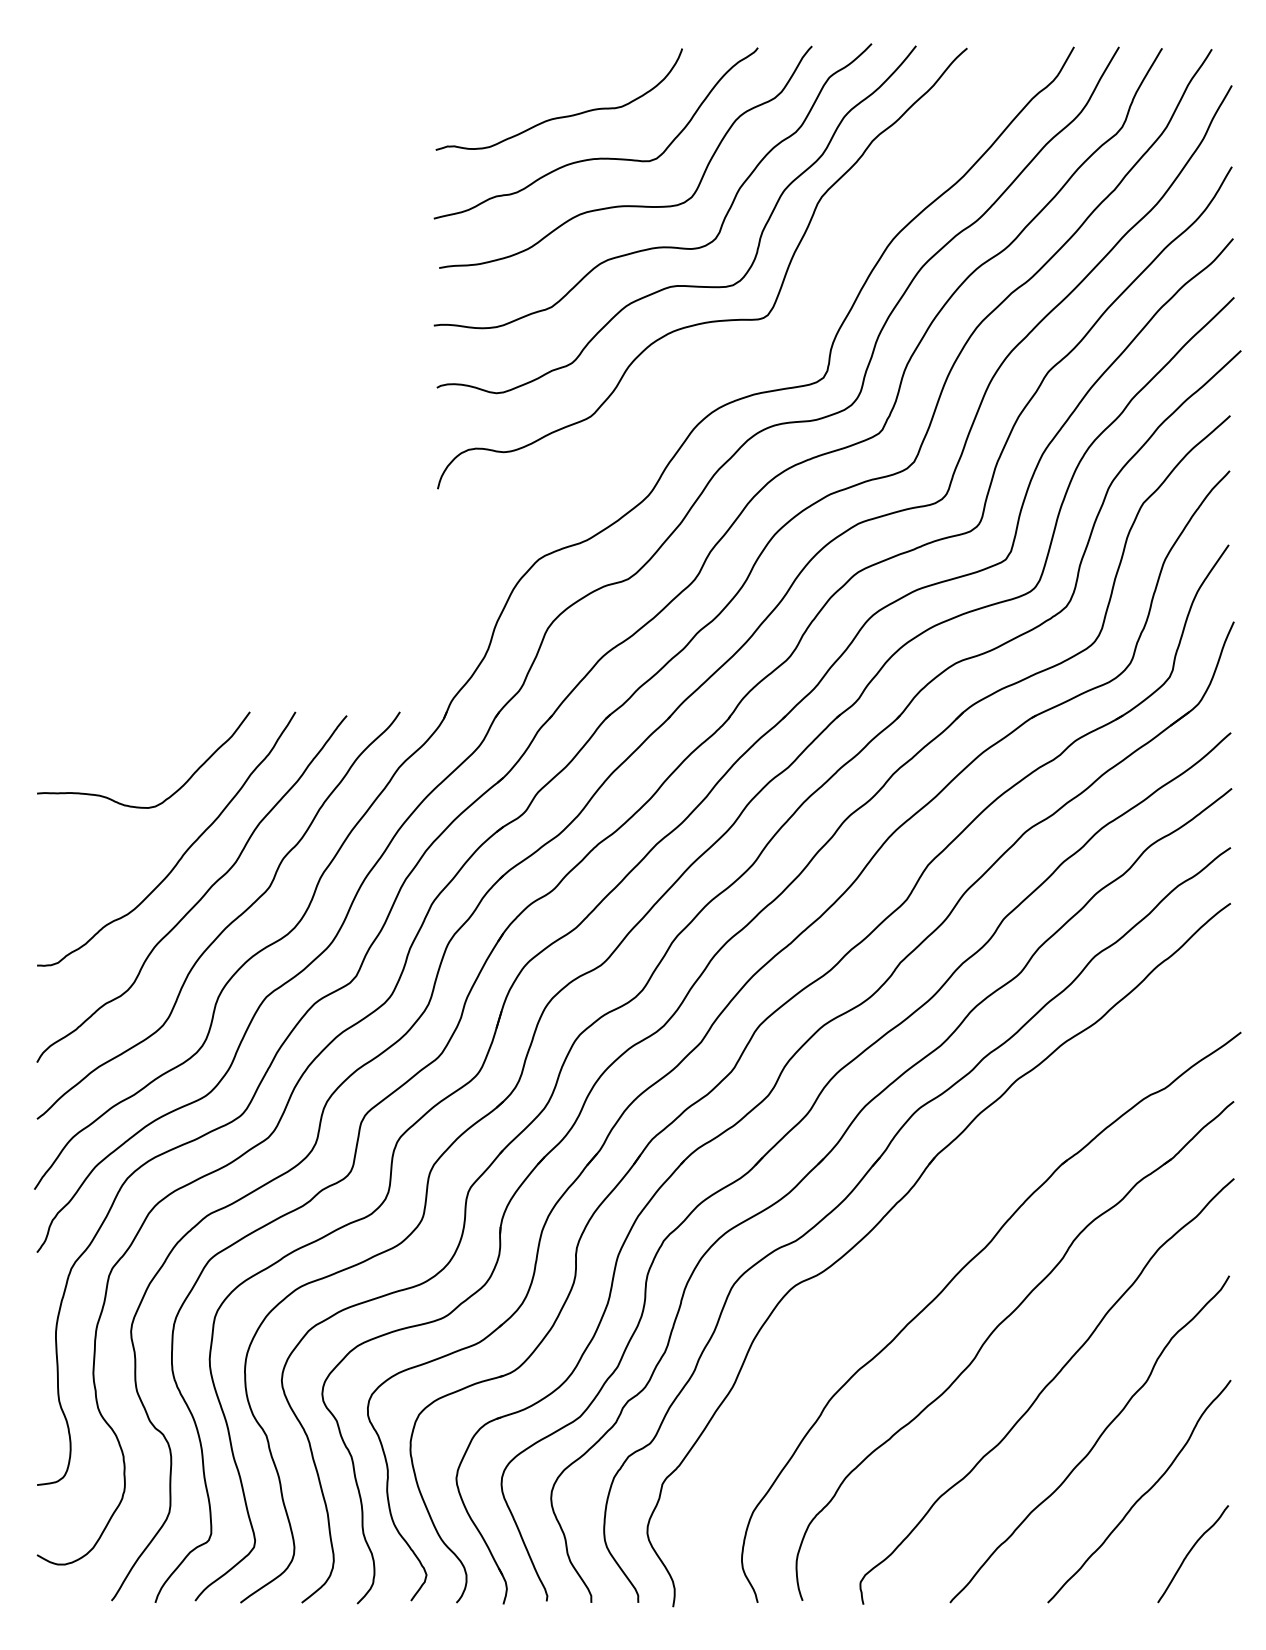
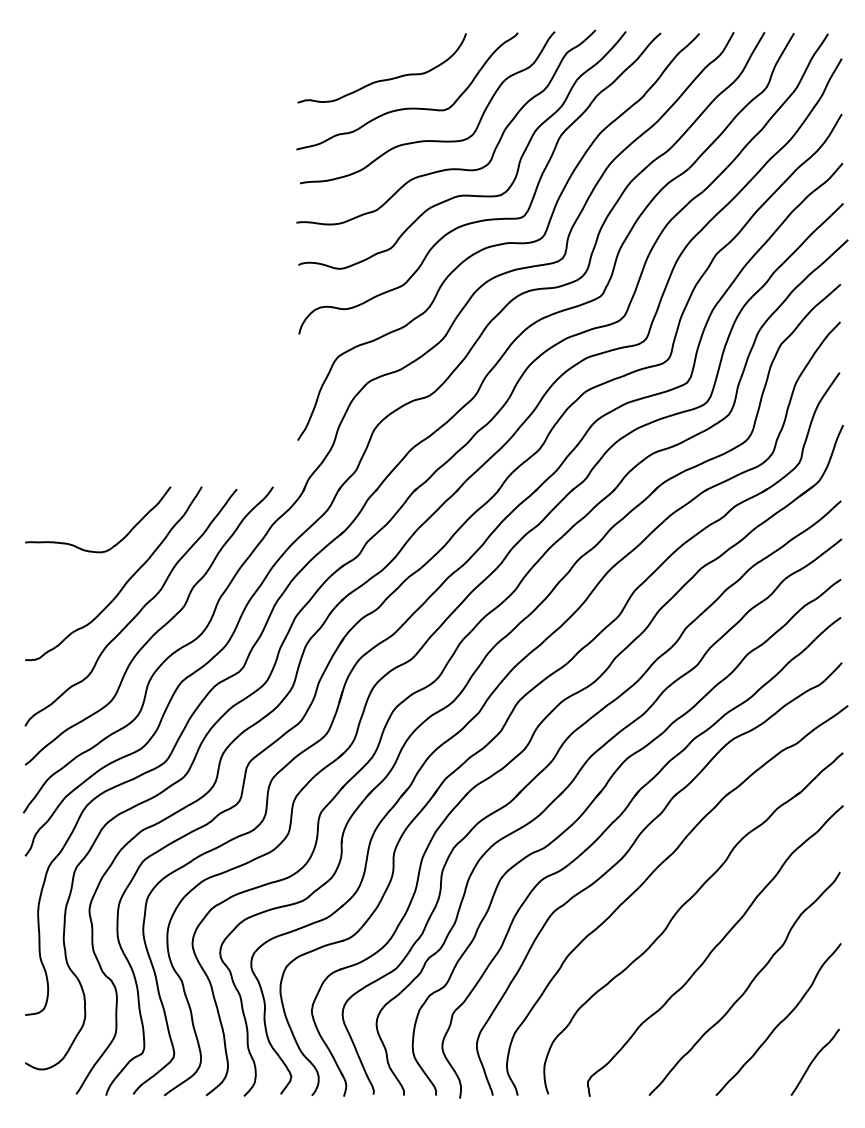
curve: (731, 356) -> (499, 243), added
part: (919, 1247) -> (628, 852), added

